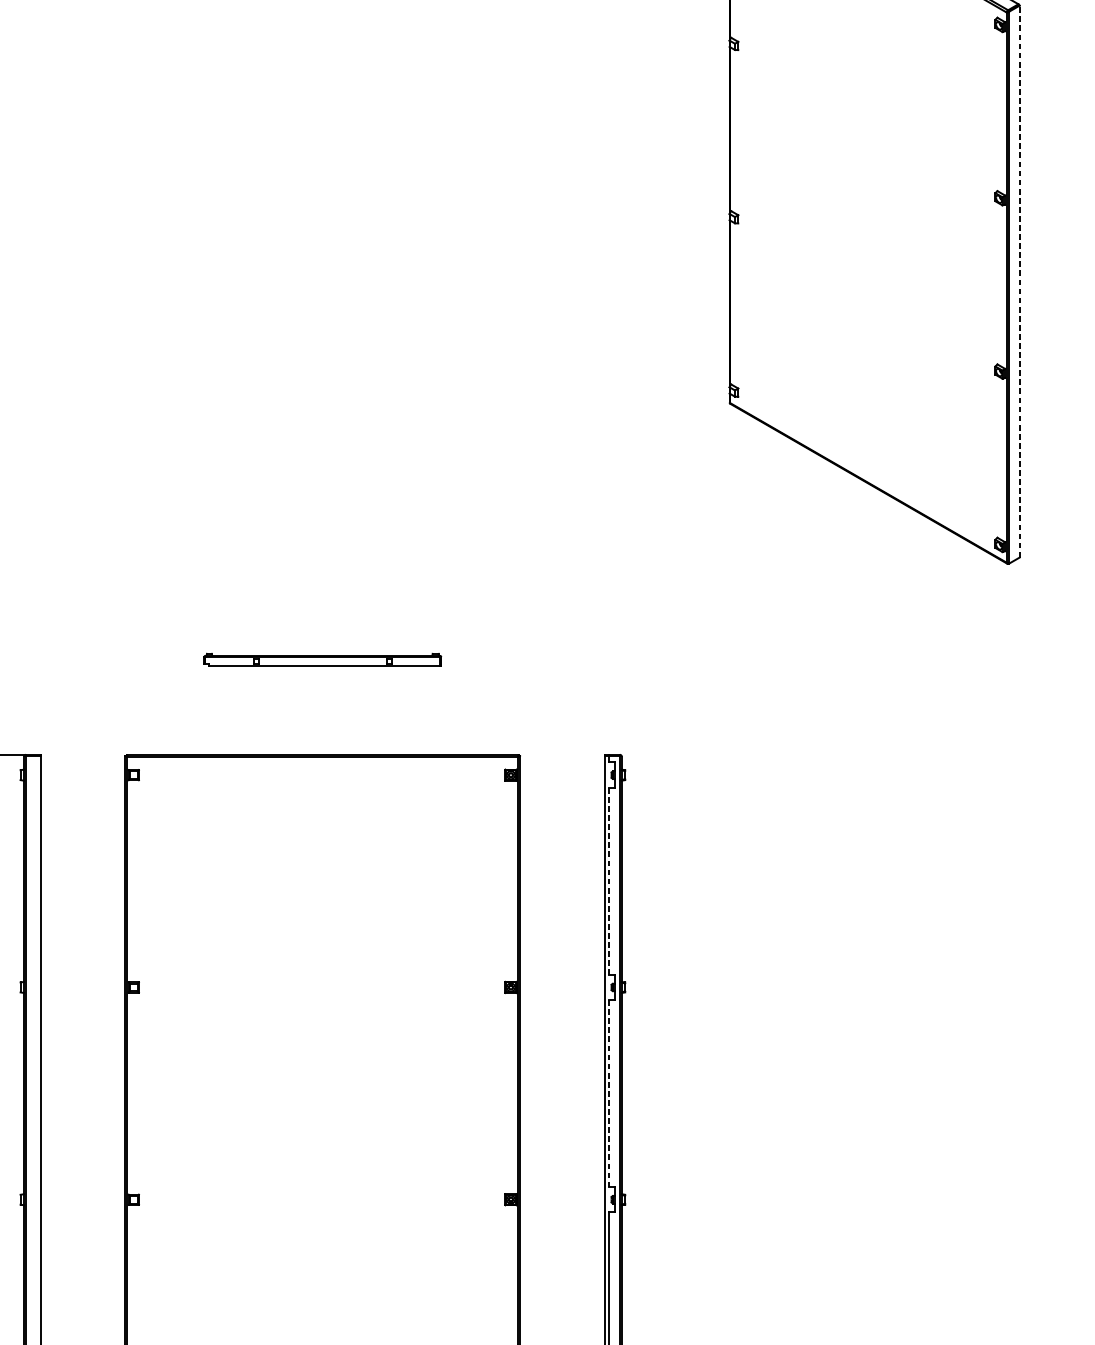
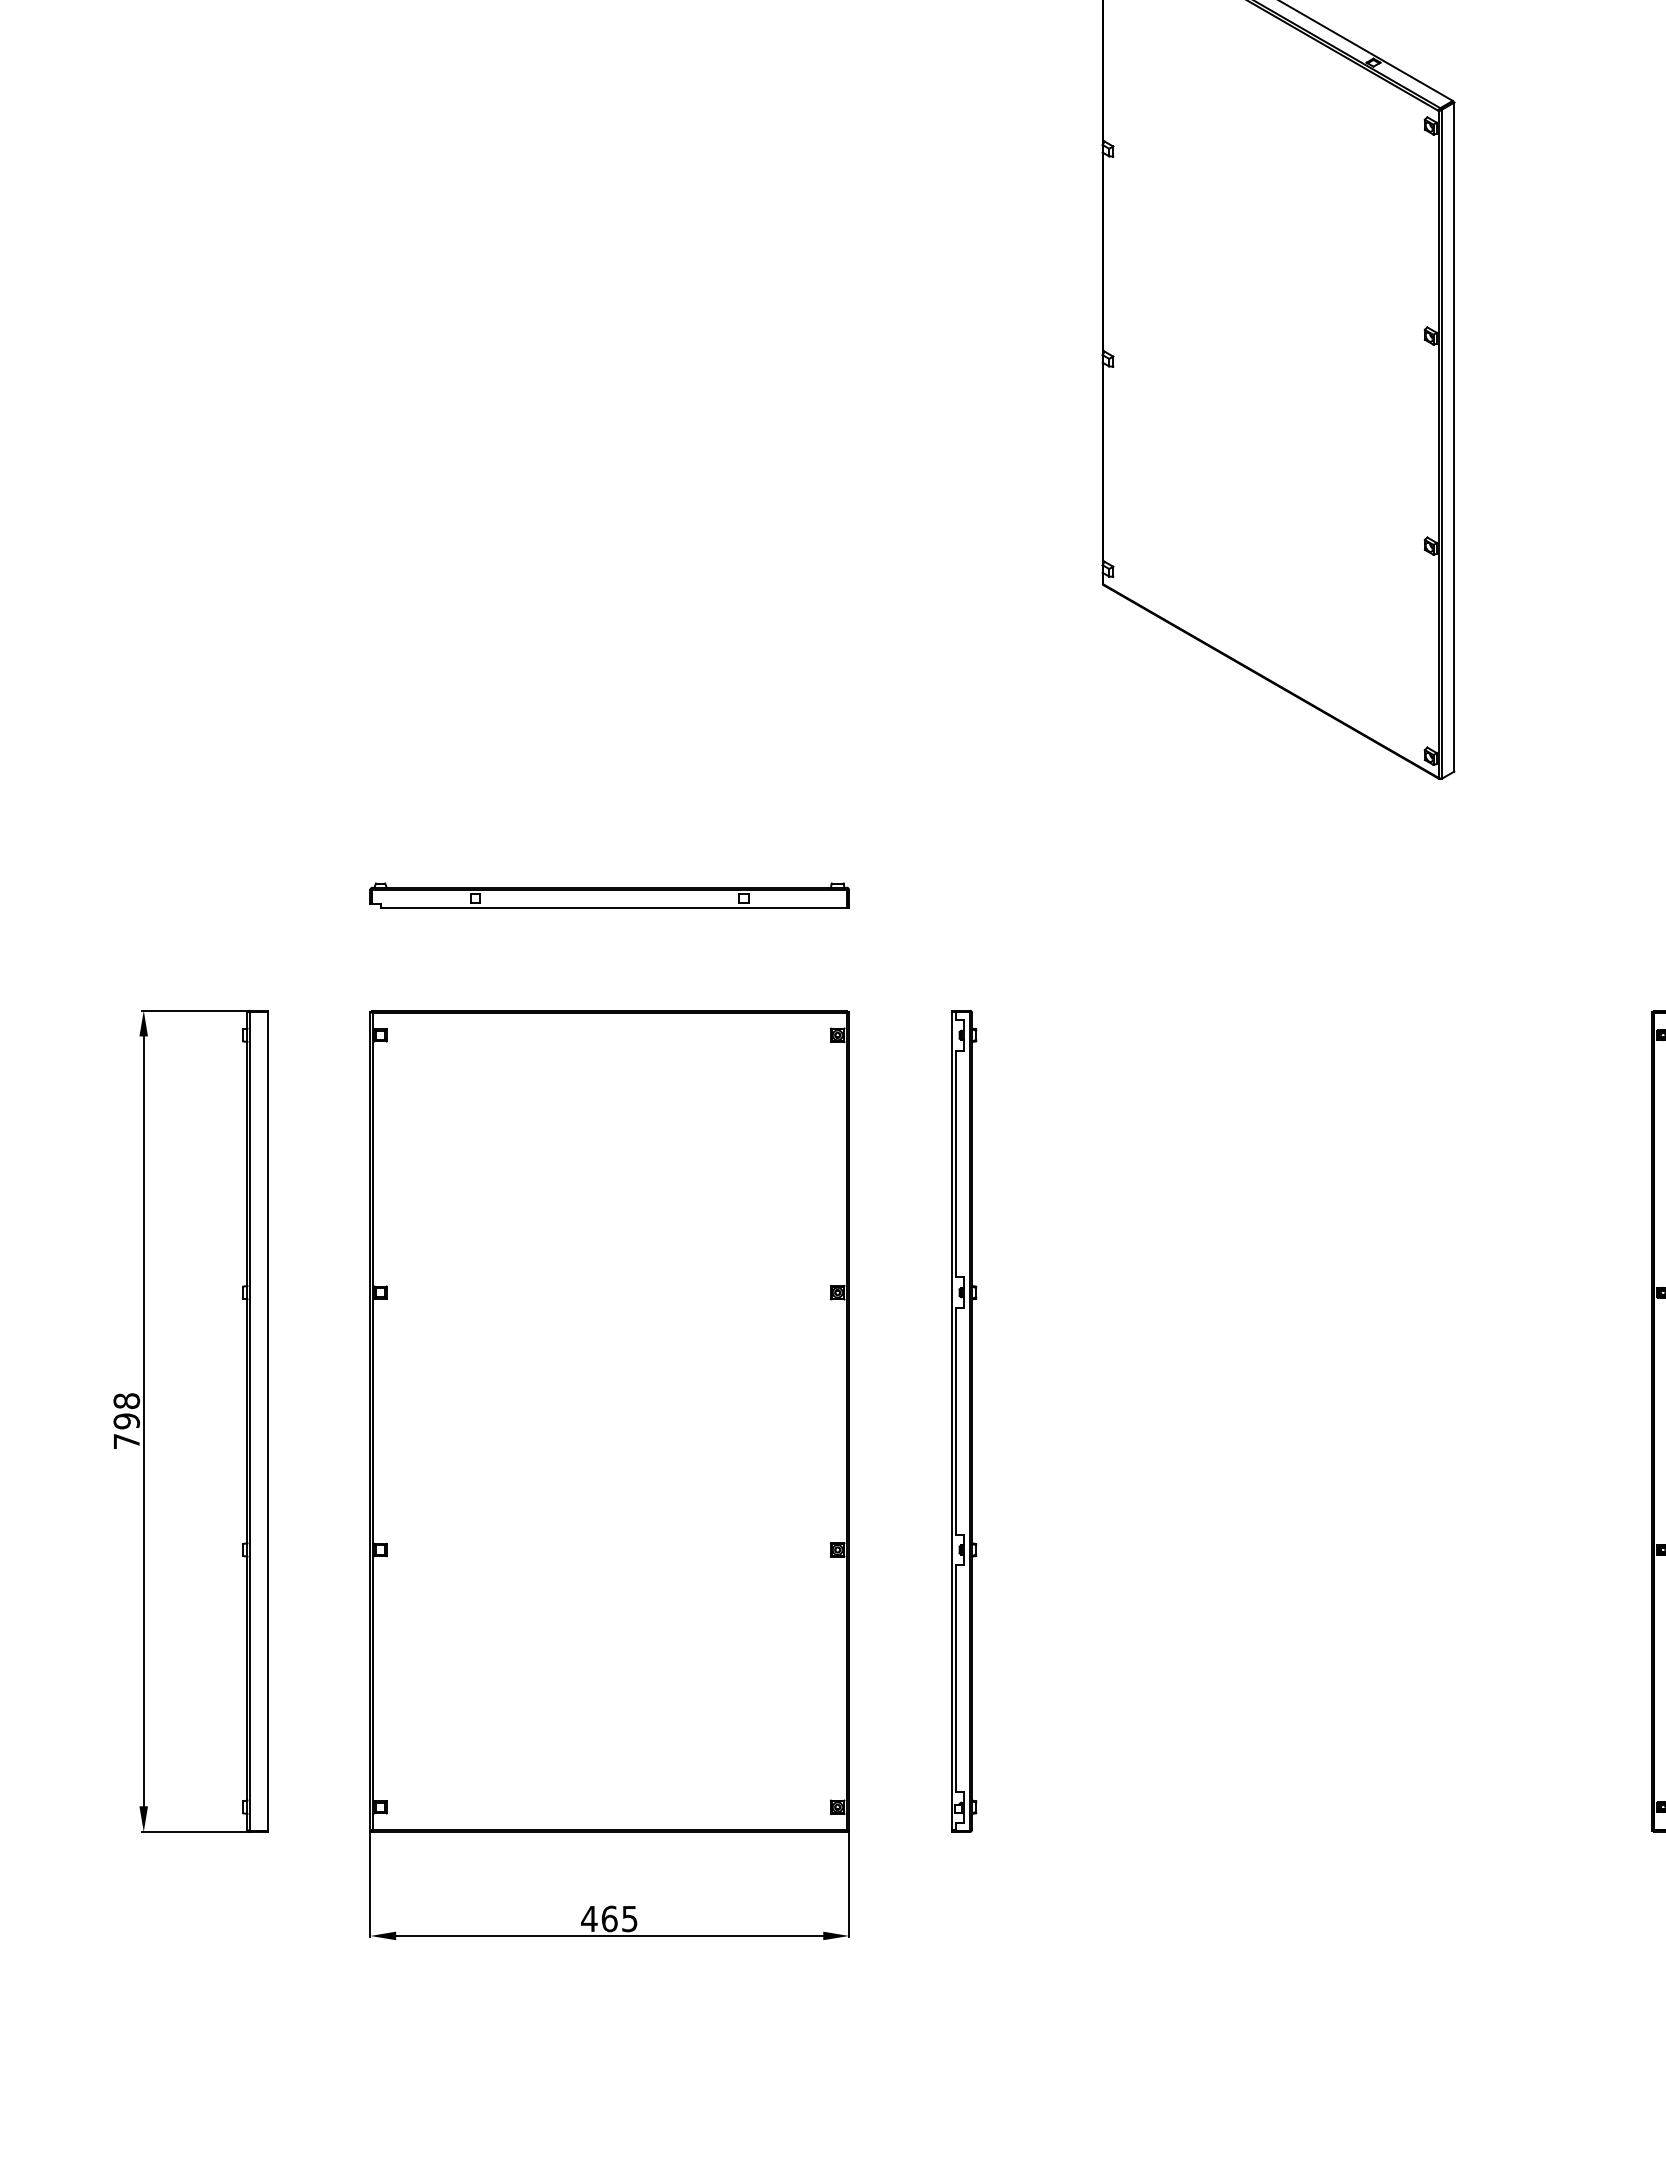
line: (1019, 281) -> (1454, 436), dashed -> solid
part: (322, 659) -> (609, 895), size x1.67
line: (608, 881) -> (956, 1164), dashed -> solid
line: (608, 1093) -> (956, 1421), dashed -> solid

